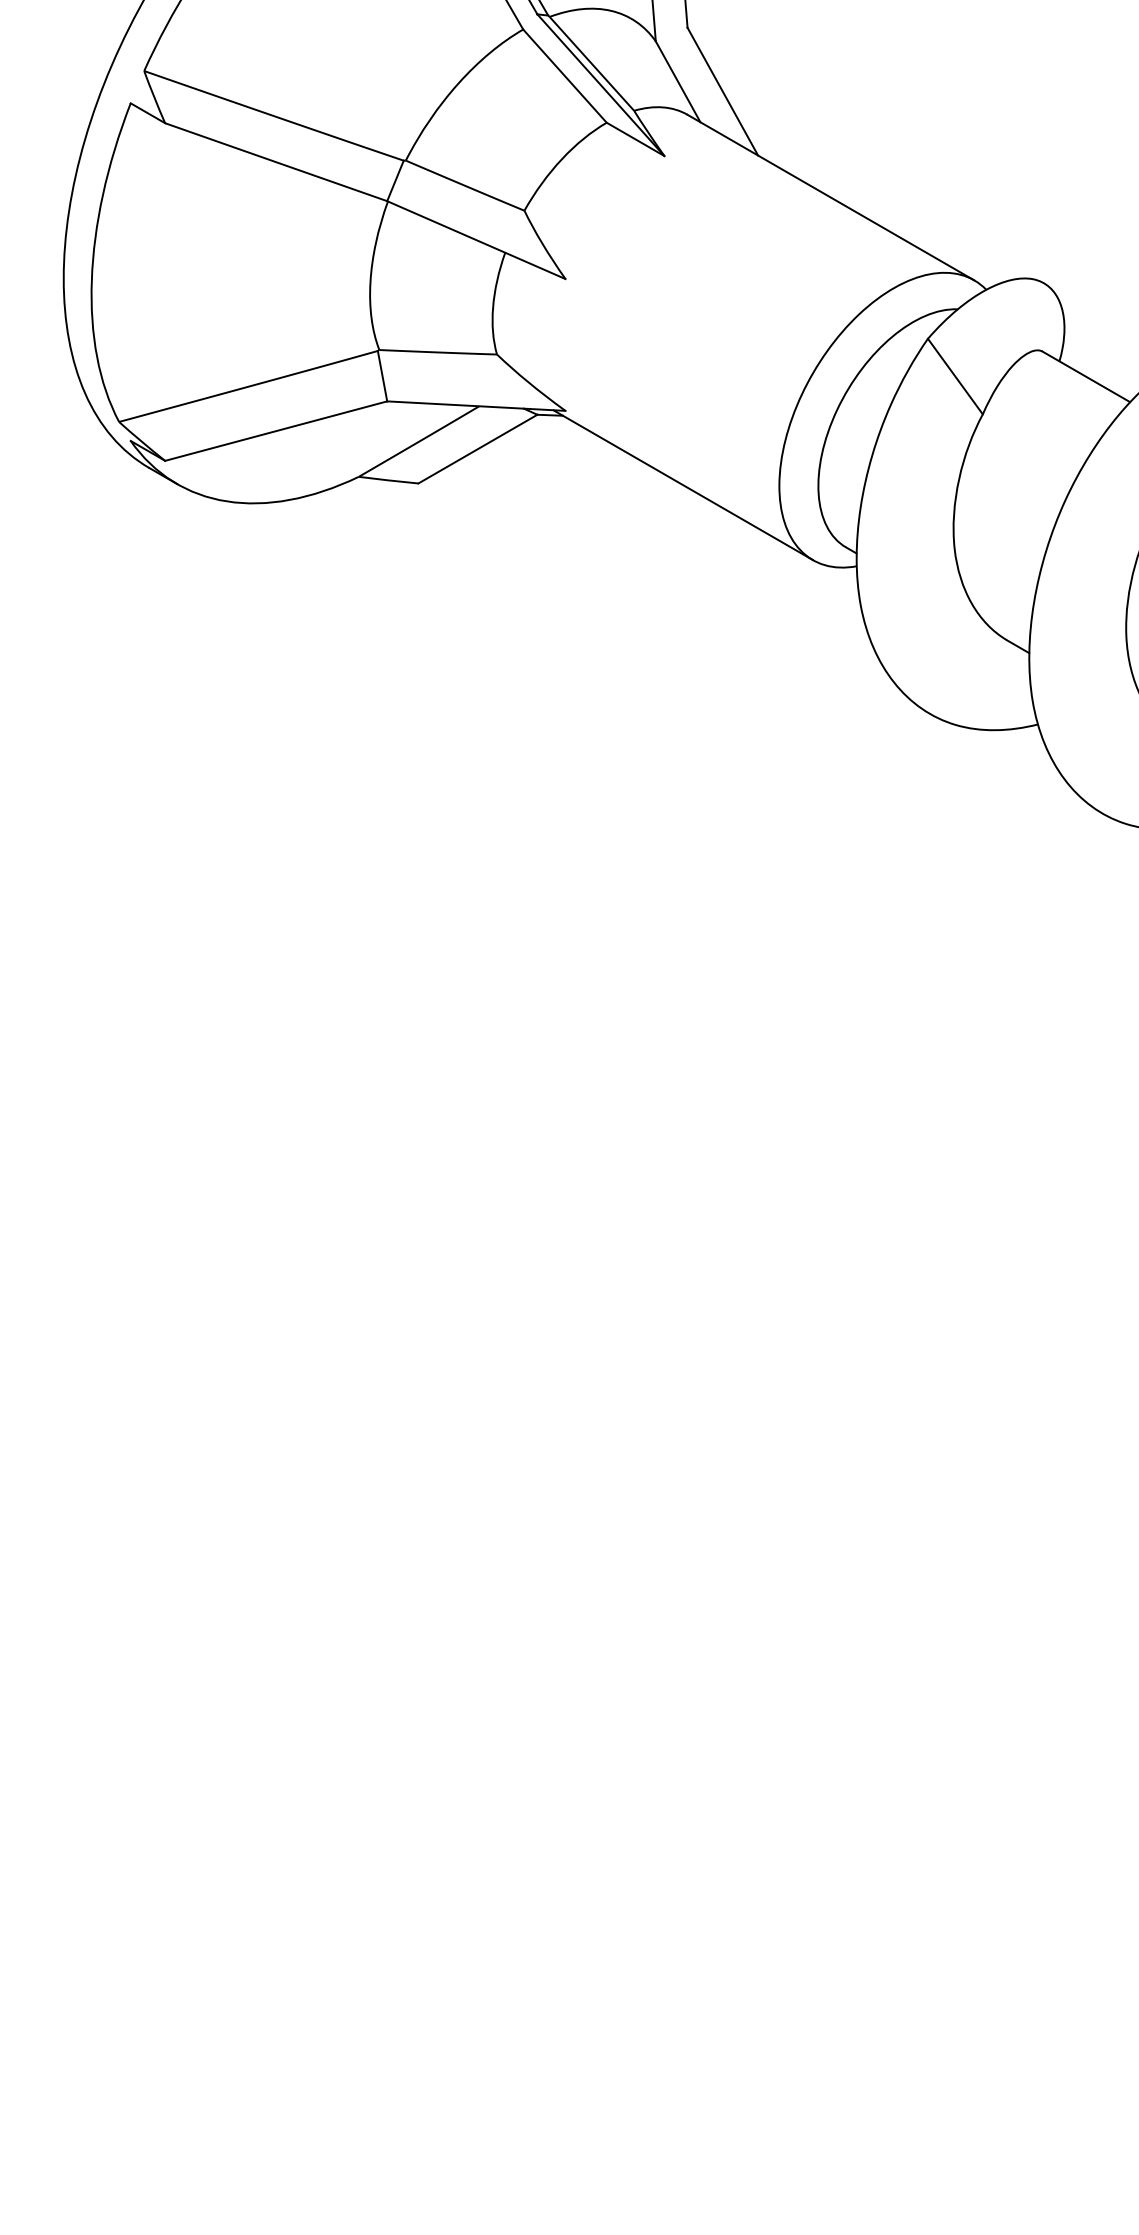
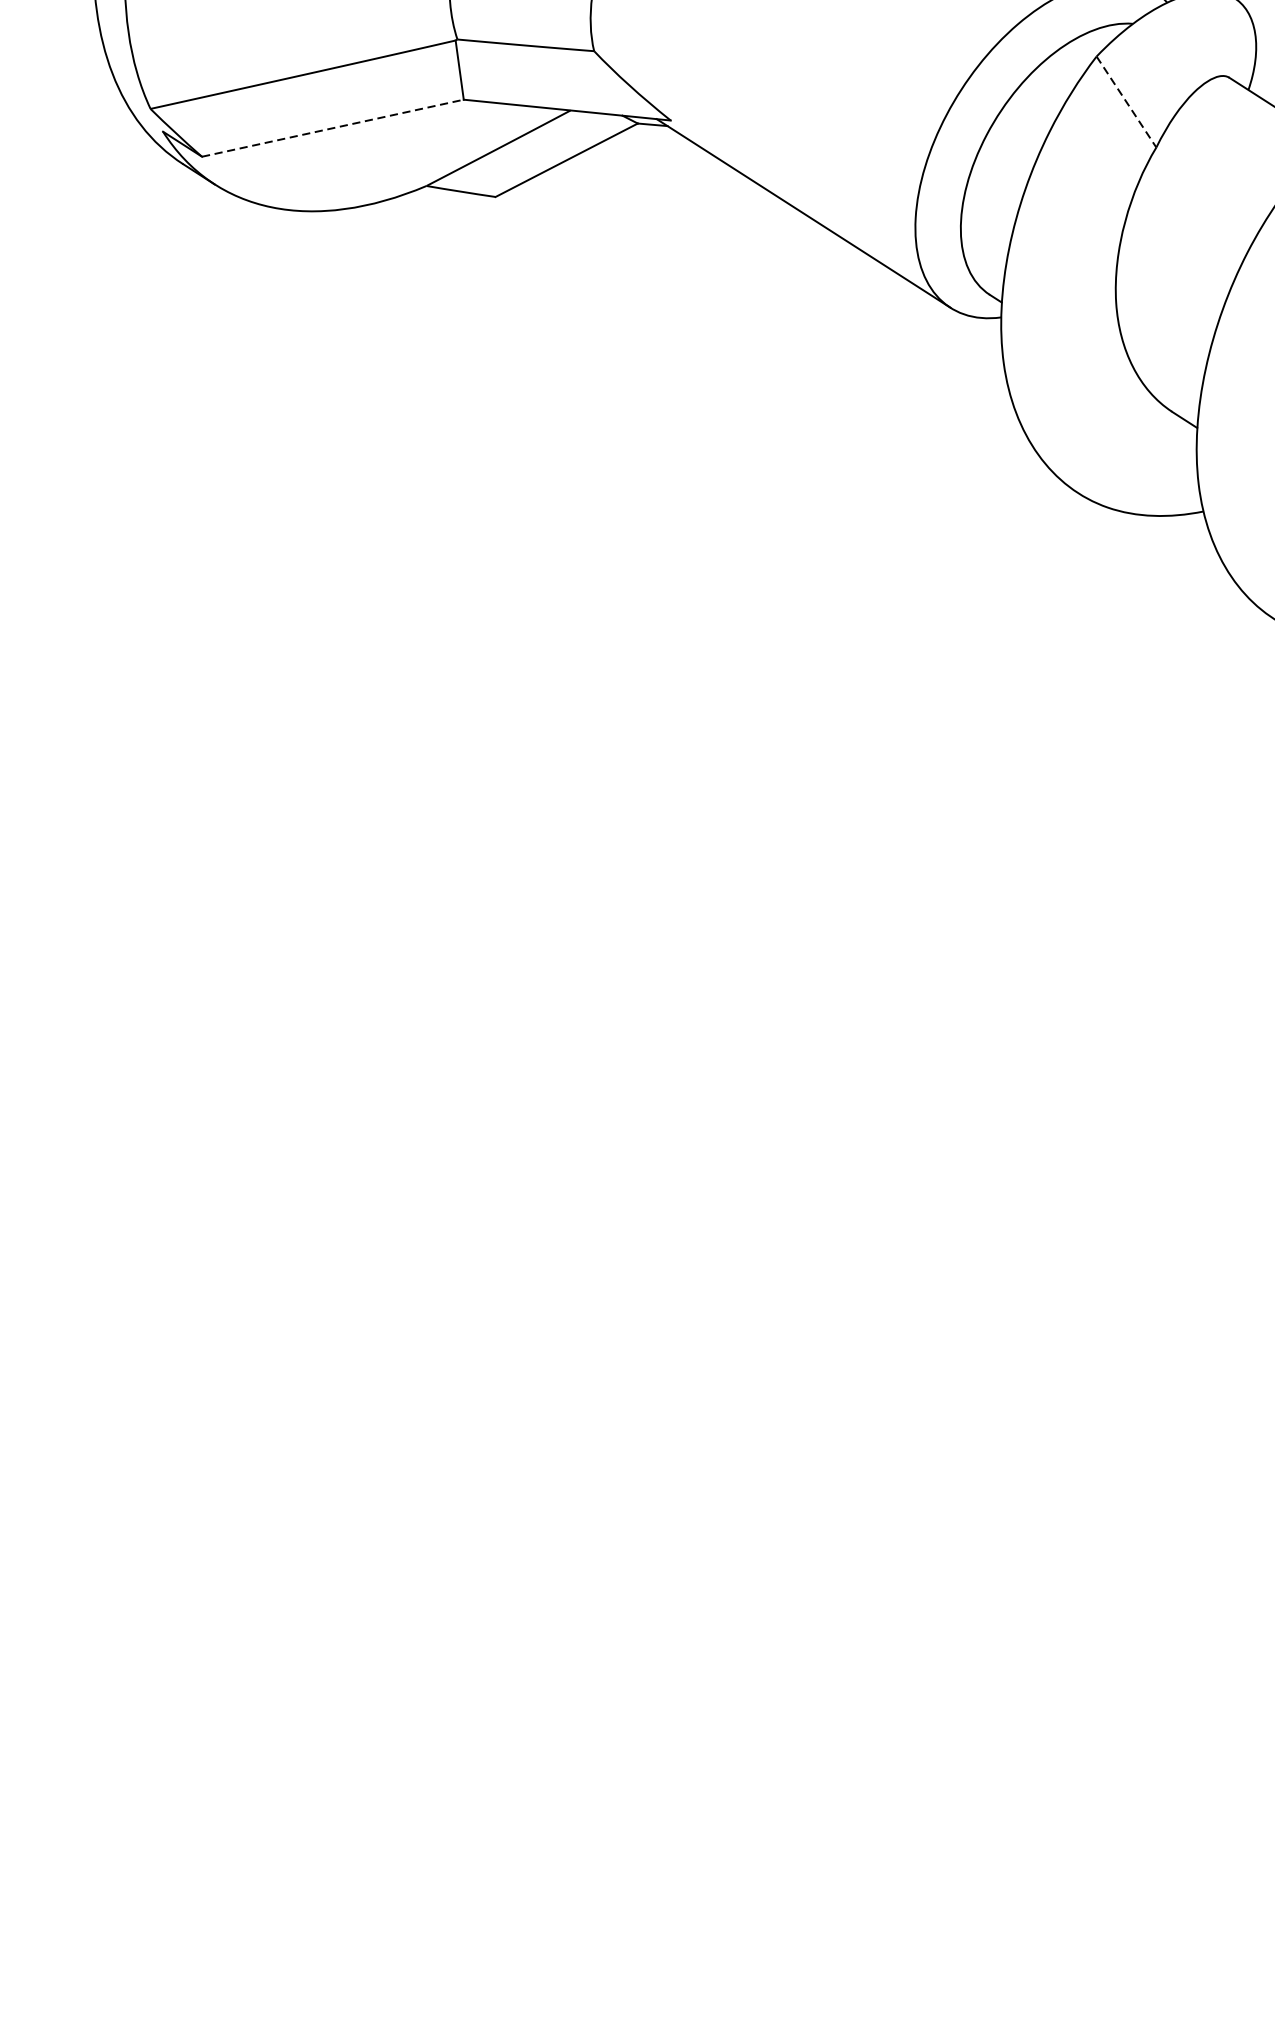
line: (955, 376) -> (1126, 101), solid -> dashed
line: (276, 431) -> (333, 128), solid -> dashed

